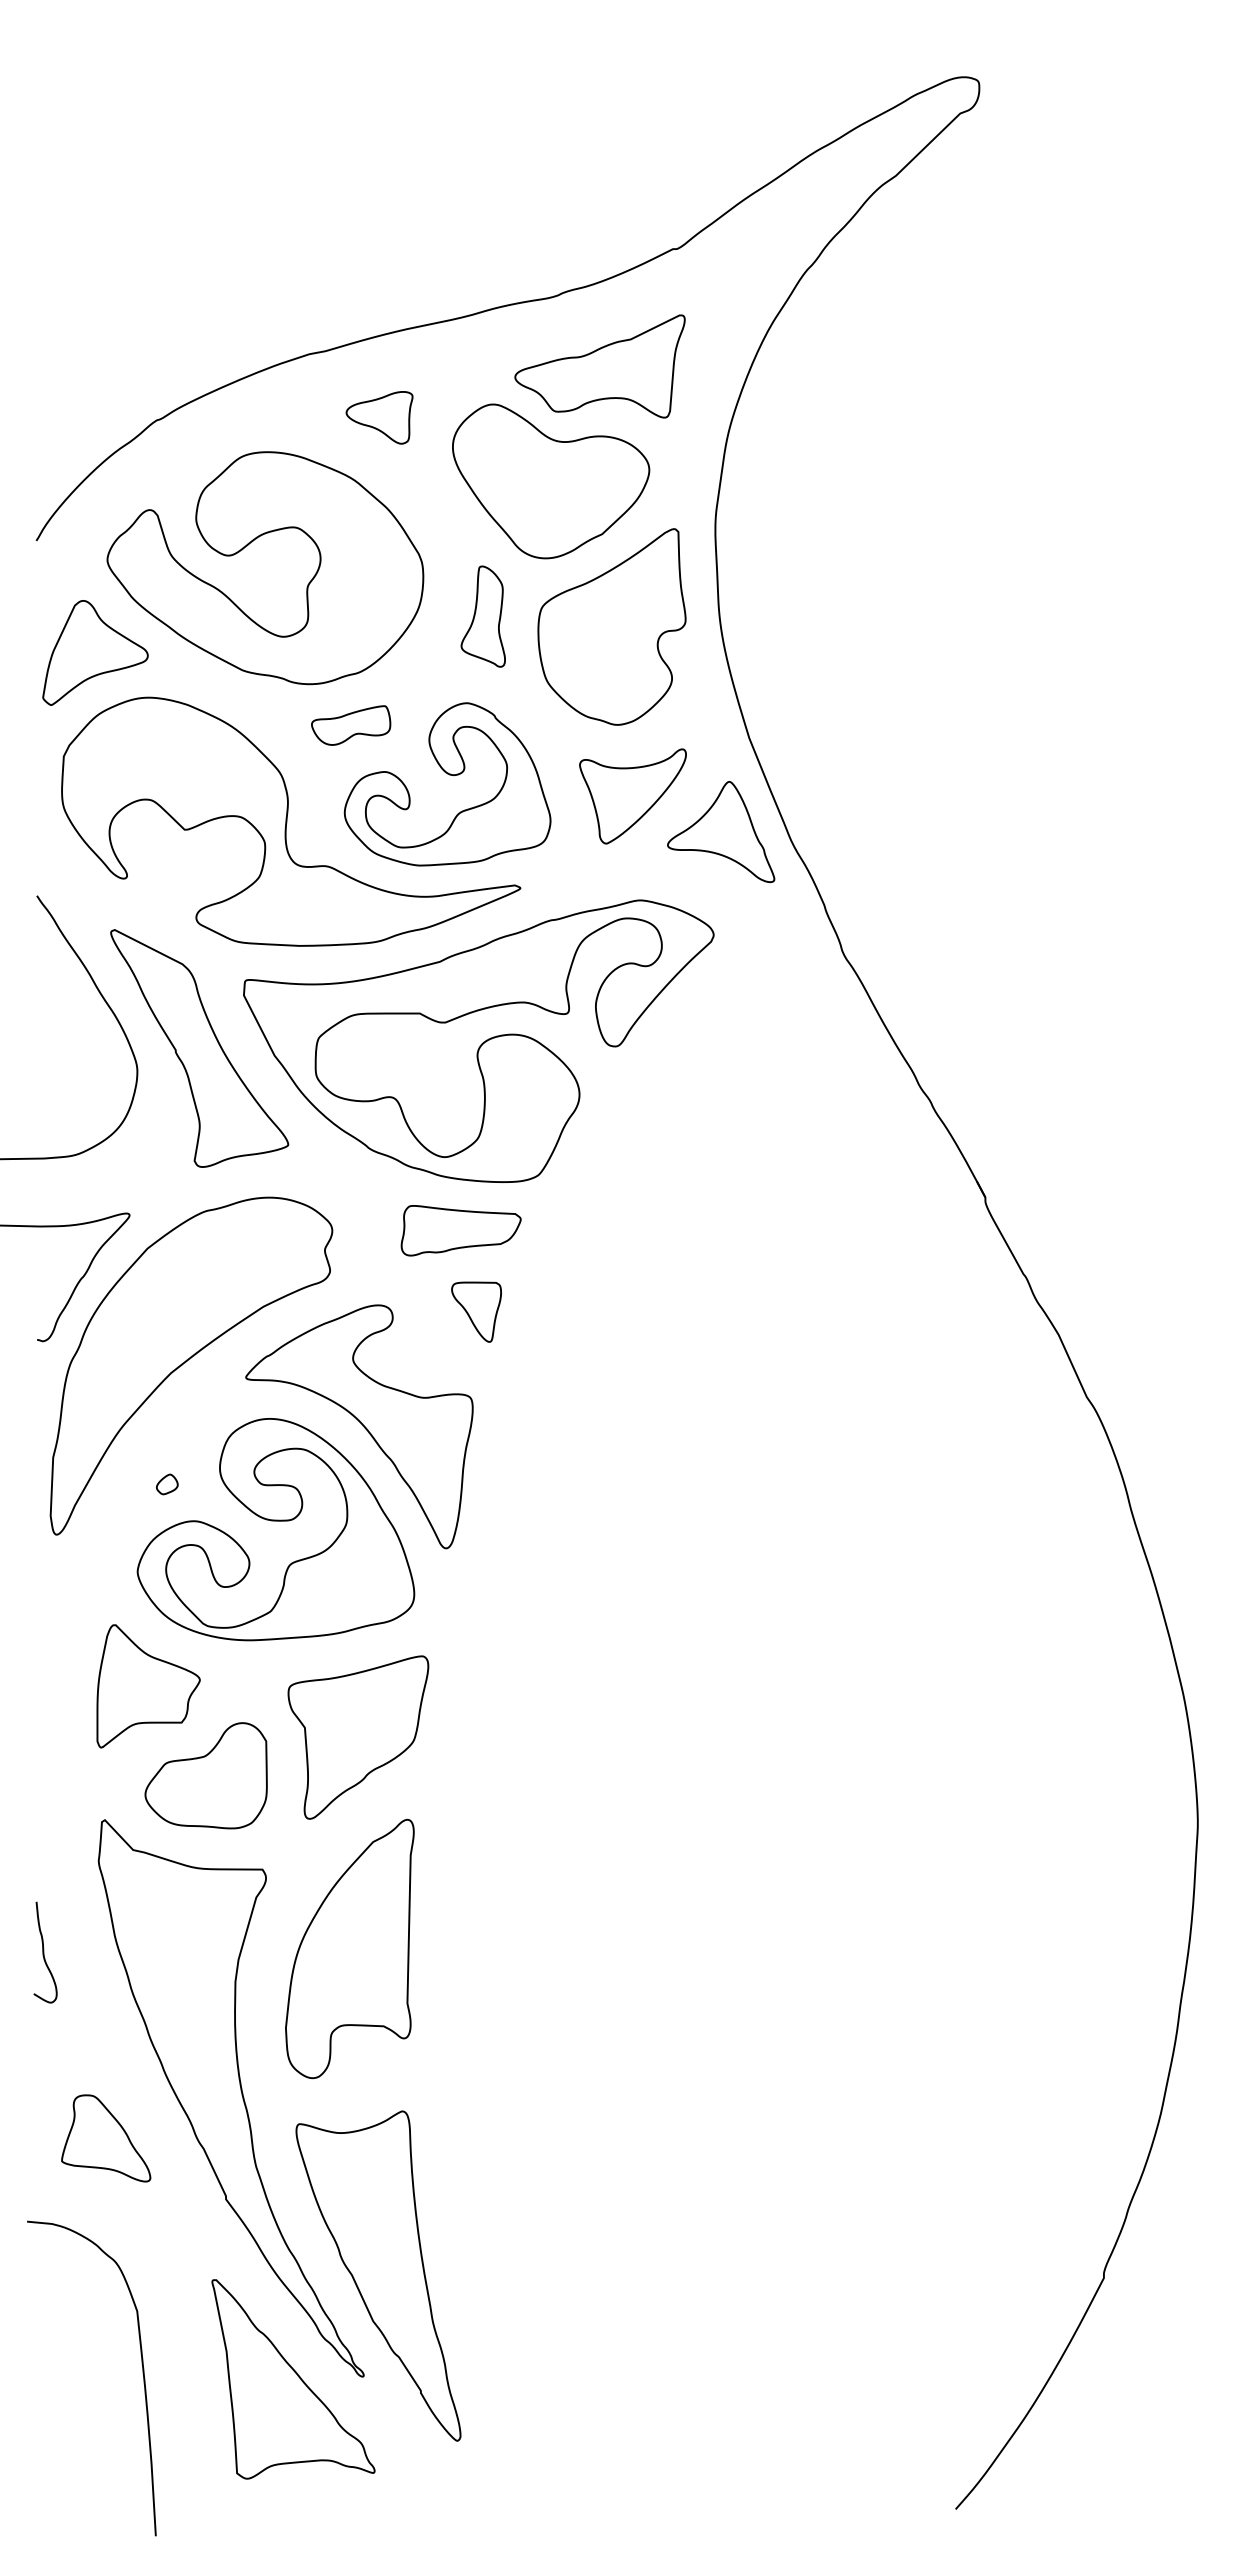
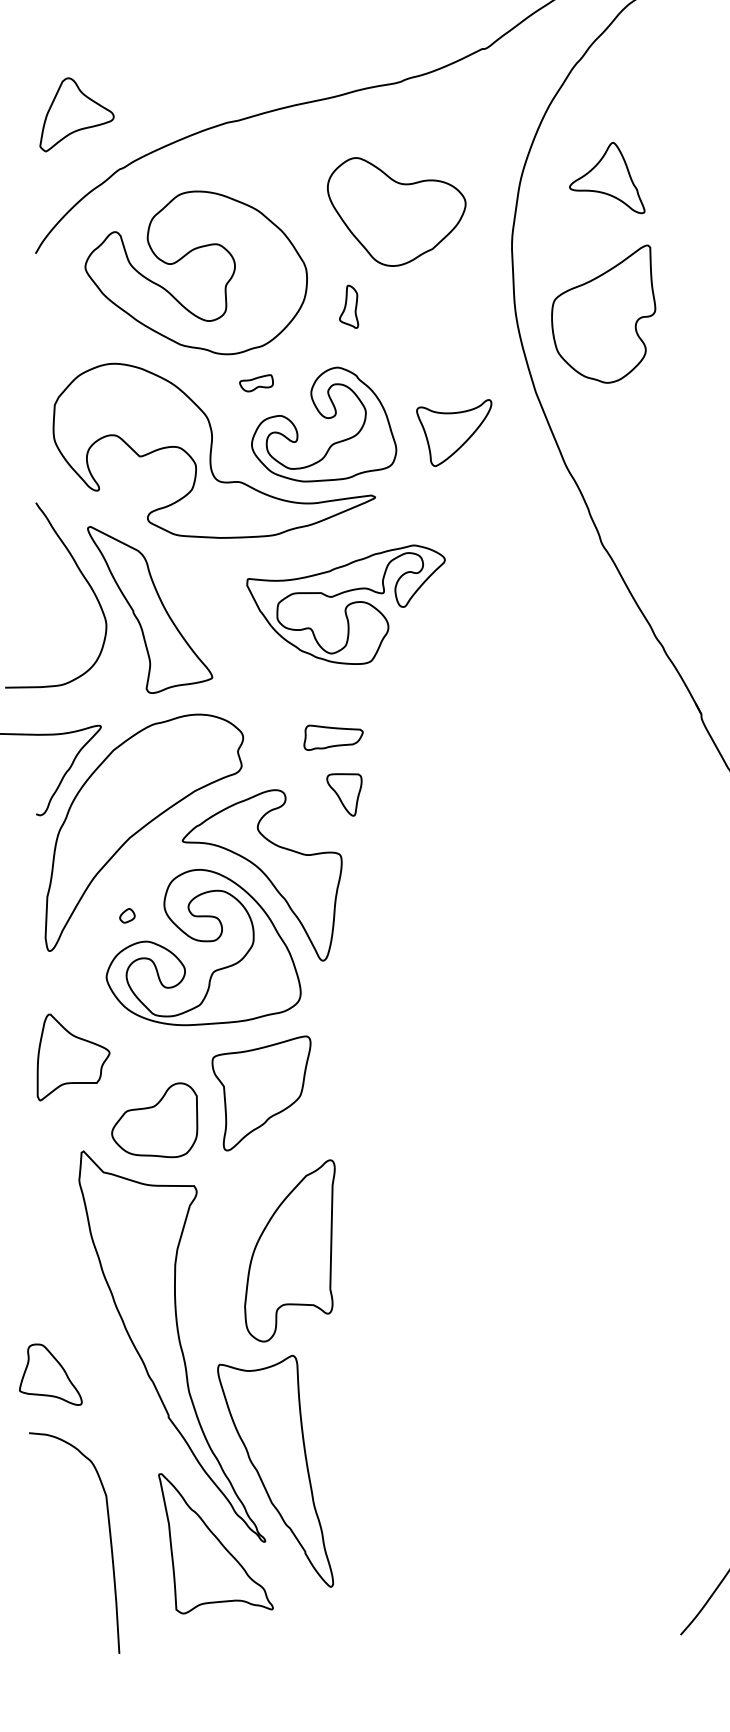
part: (599, 366) -> (430, 131), removed
part: (379, 417) -> (276, 167), removed
part: (482, 616) -> (348, 306), size x0.6
part: (611, 626) -> (603, 313), moved
part: (95, 652) -> (77, 114), moved
part: (351, 725) -> (256, 383), size x0.6
part: (721, 831) -> (607, 177), moved
part: (478, 1040) -> (345, 604), size x0.6
part: (460, 1230) -> (333, 737), size x0.7
part: (148, 1686) -> (73, 1057), moved
part: (349, 1948) -> (289, 1250), moved
curve: (44, 1952) -> (41, 1244), removed
part: (106, 2138) -> (51, 1374), moved

